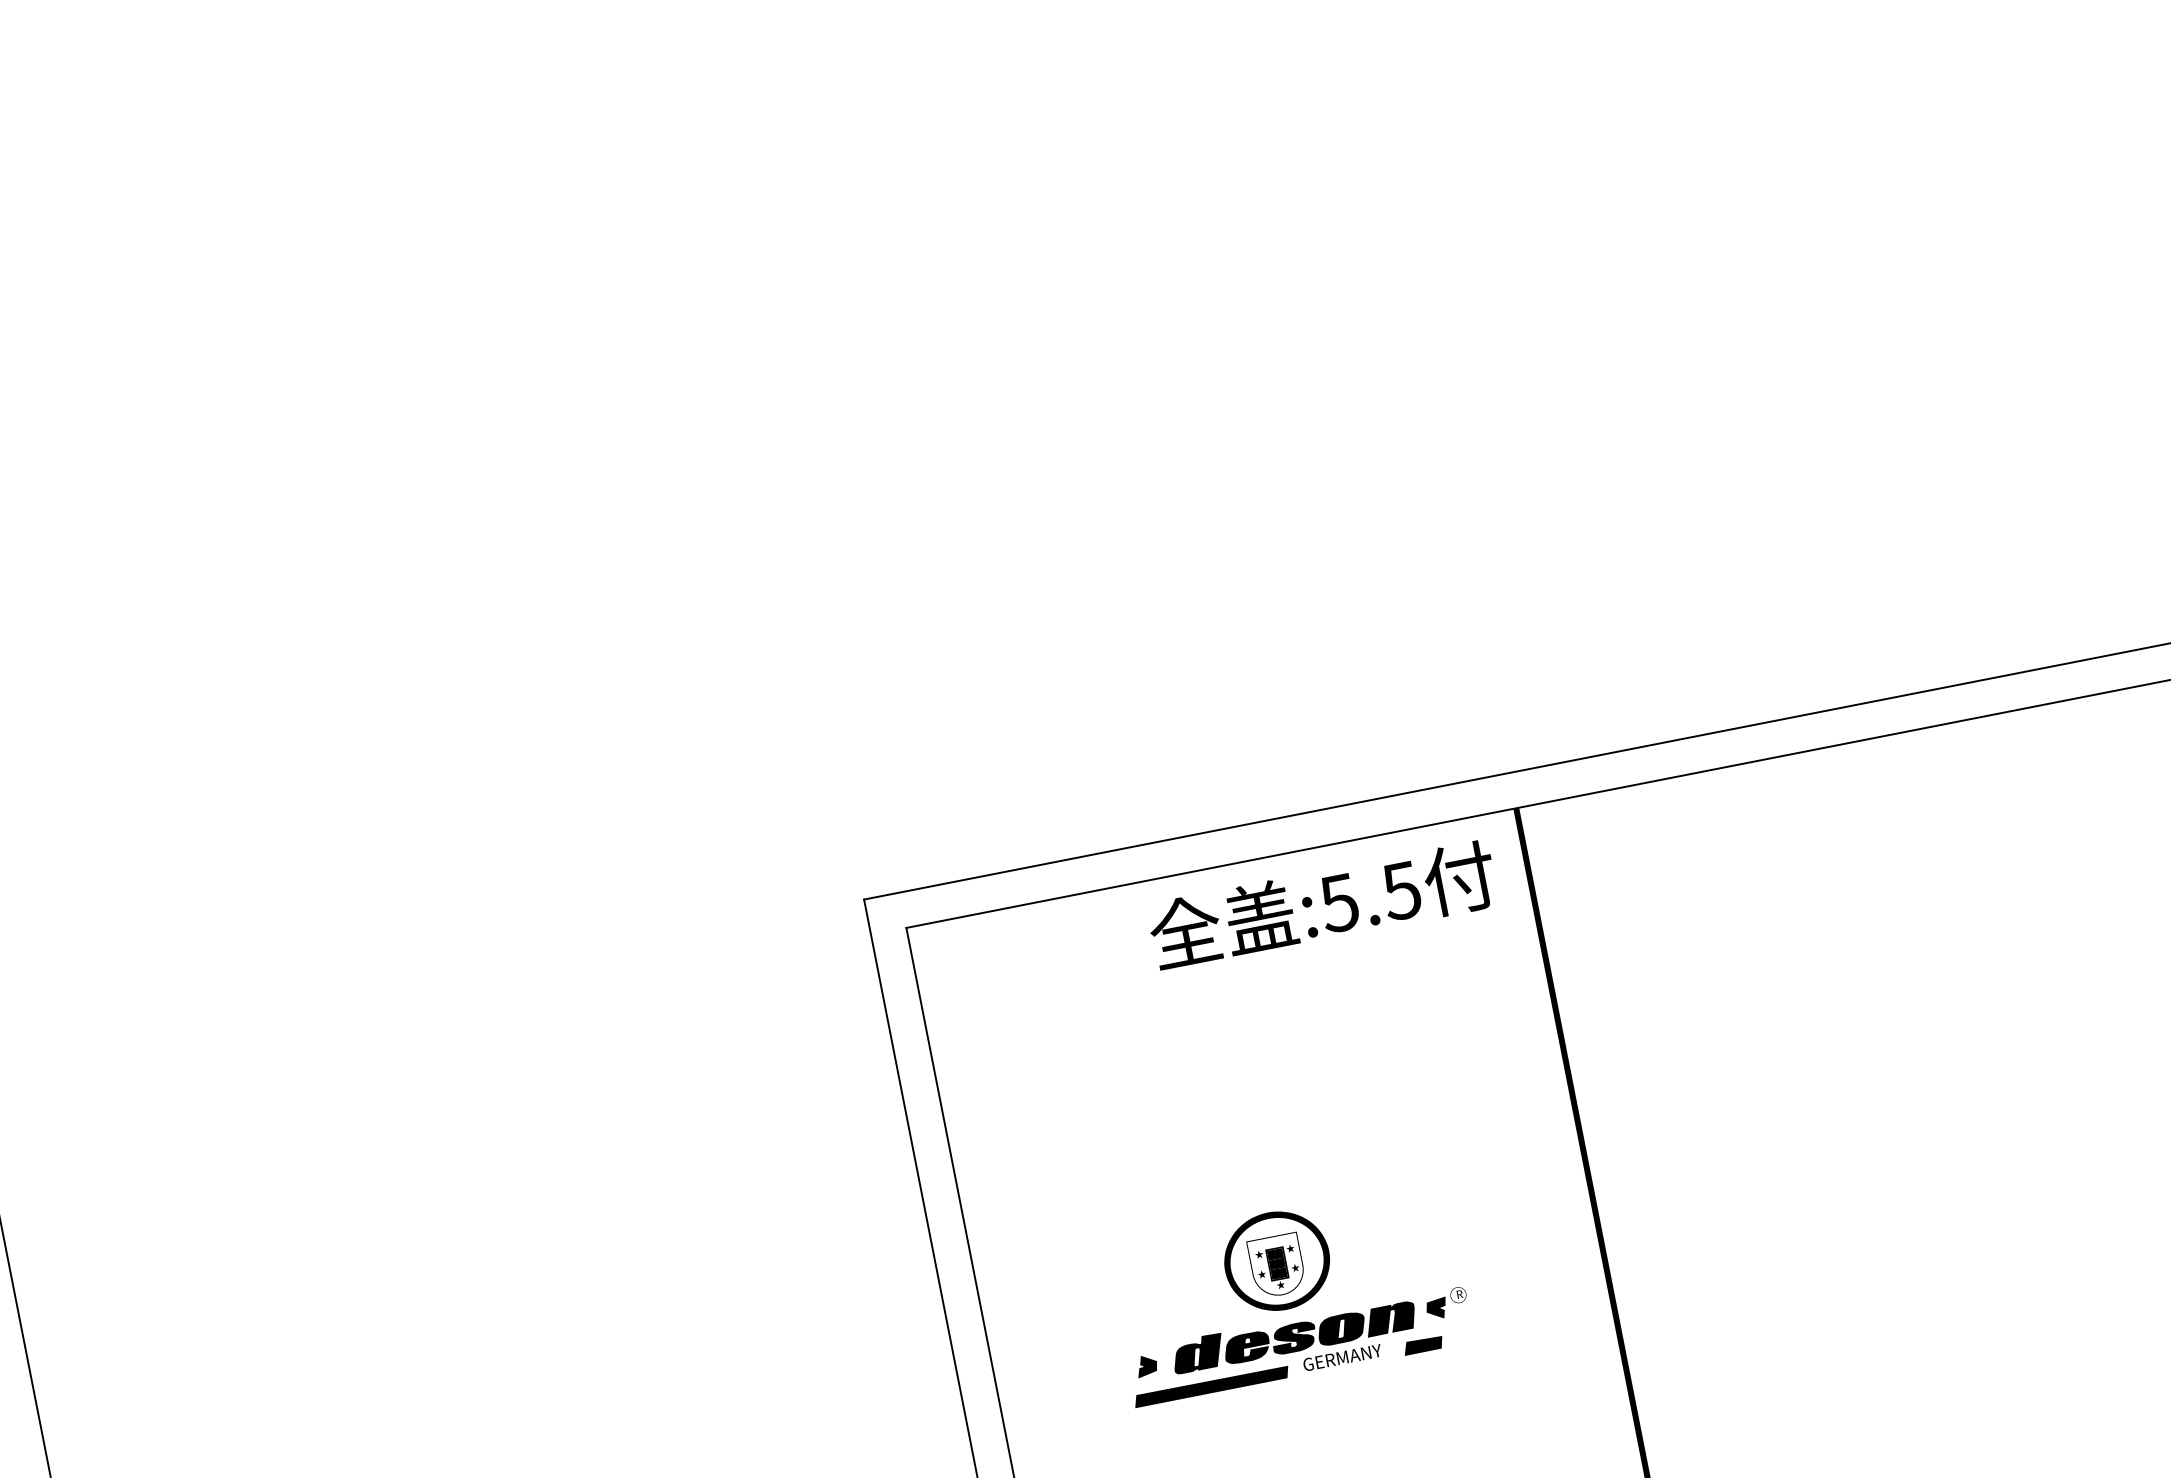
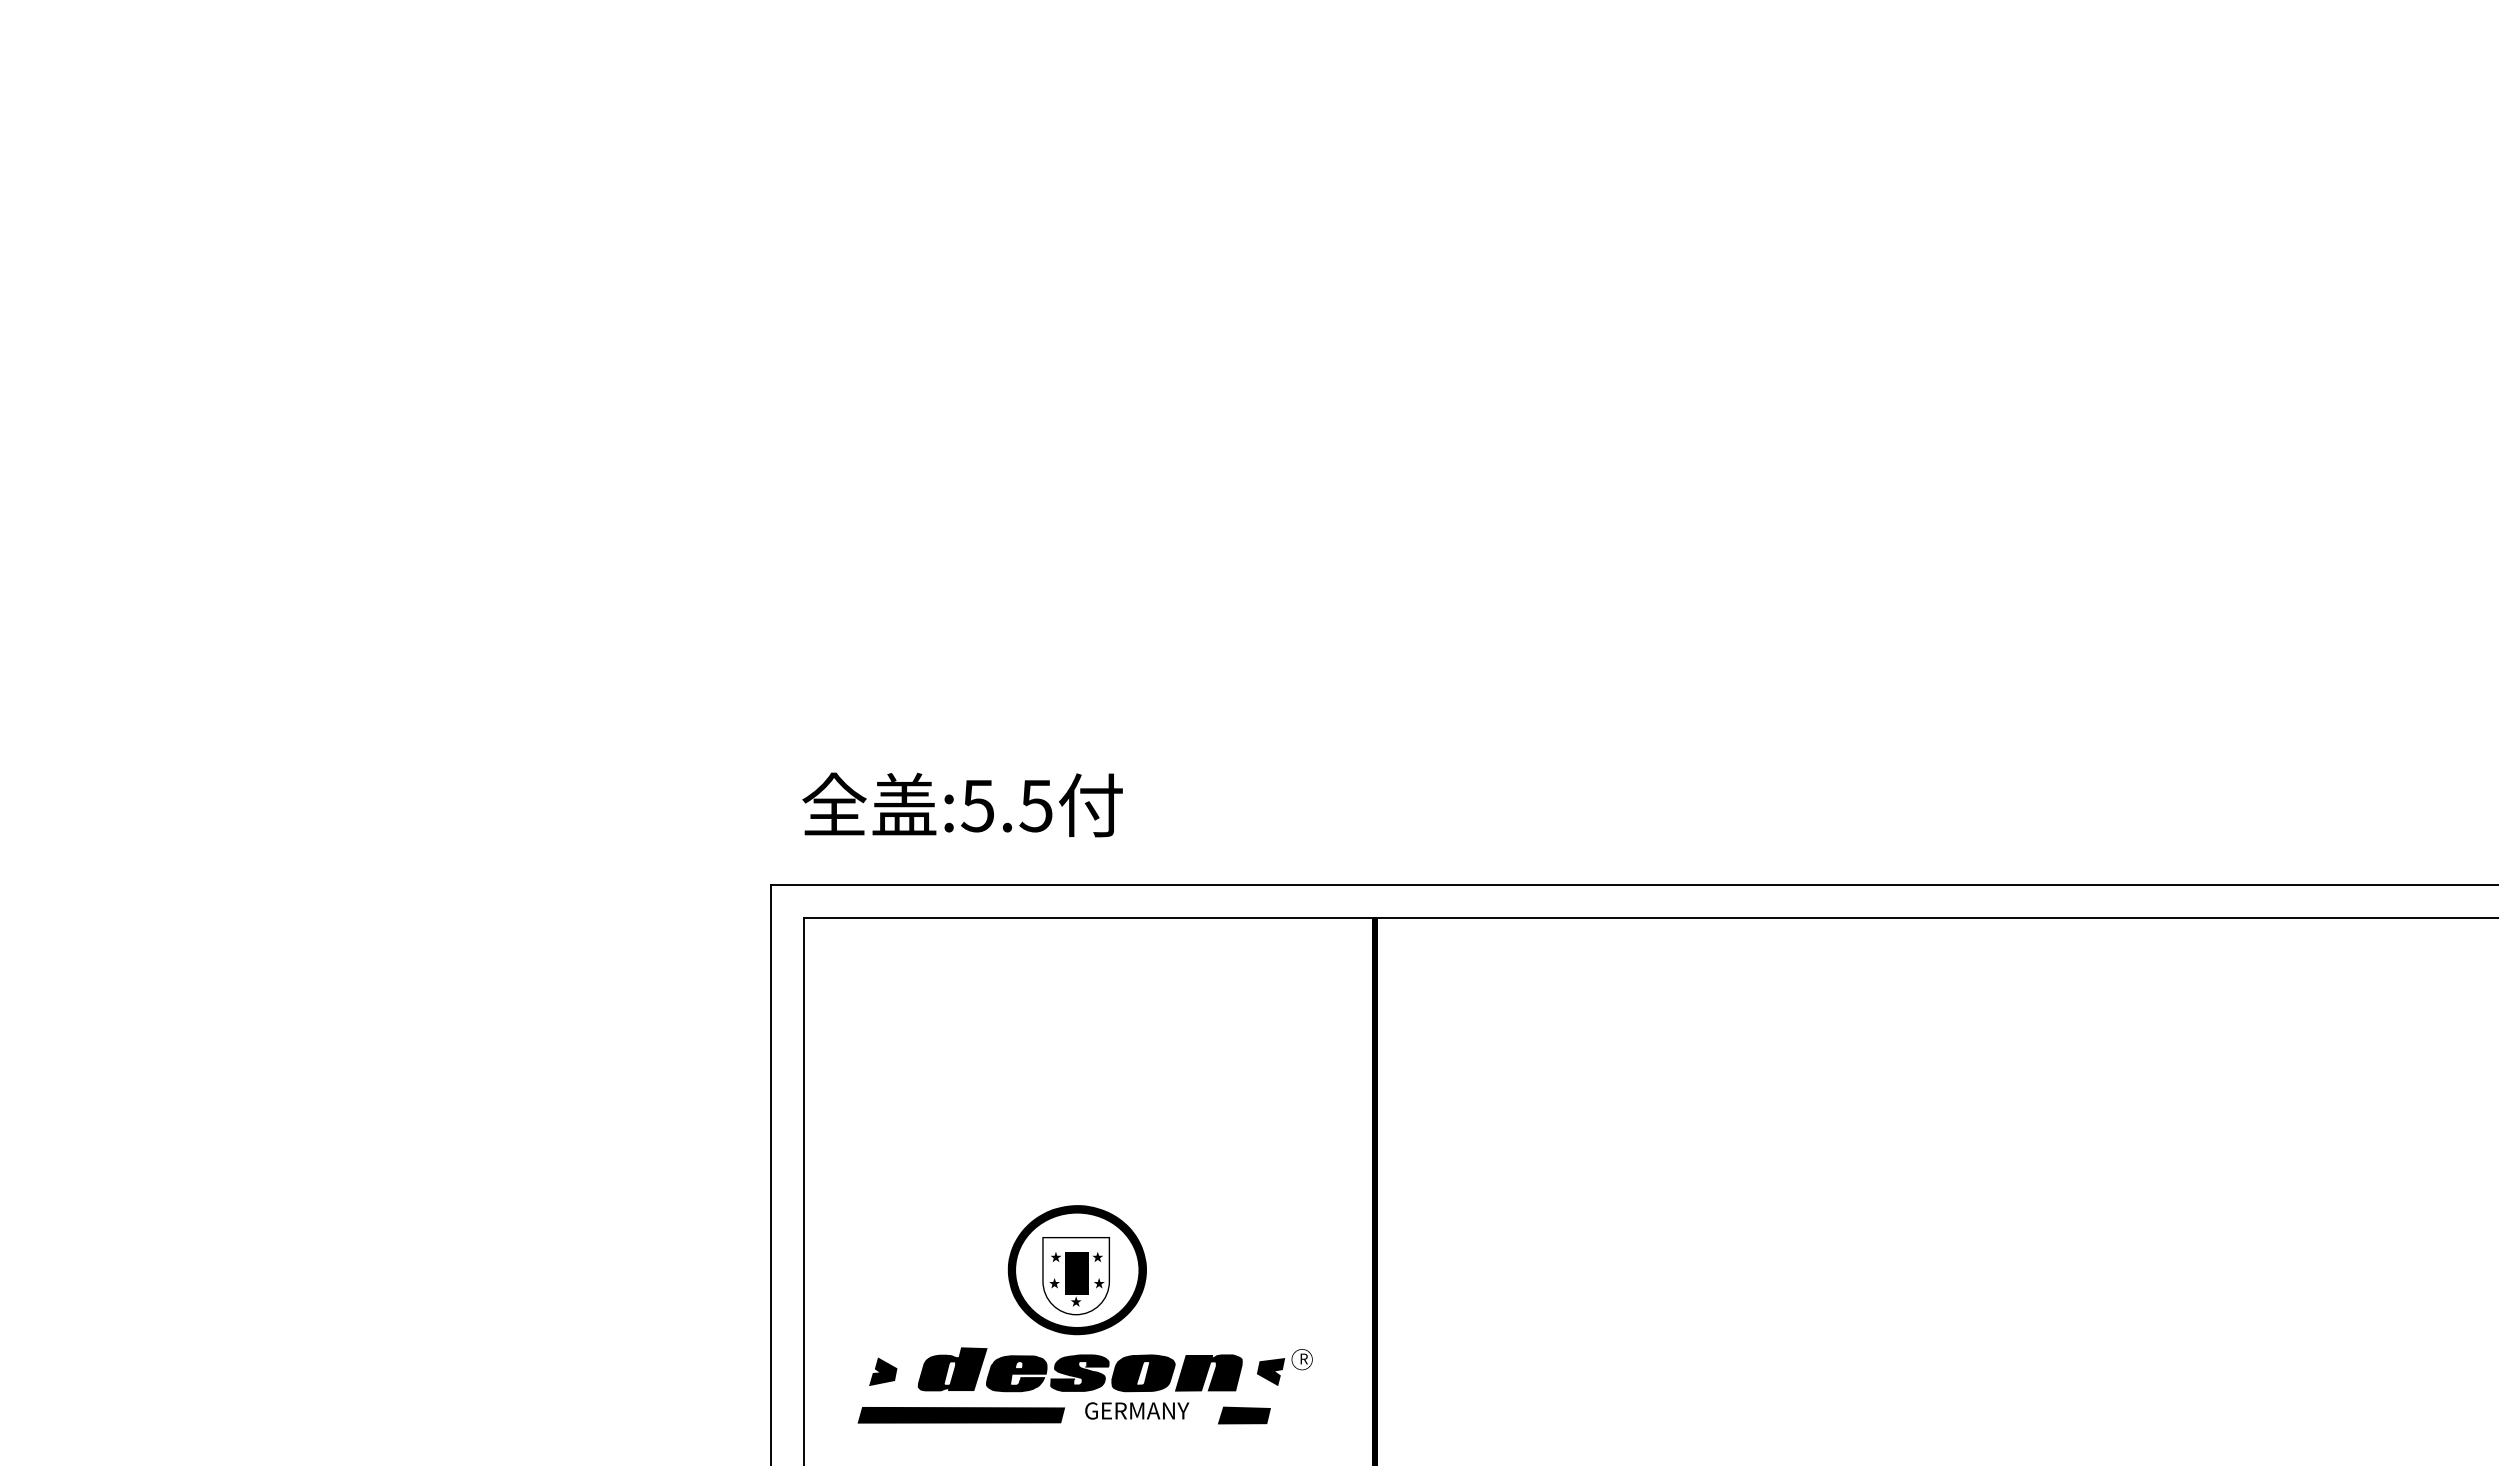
text: (1322, 904) -> (962, 804), moved
part: (1288, 1293) -> (1084, 1314), size x1.43

